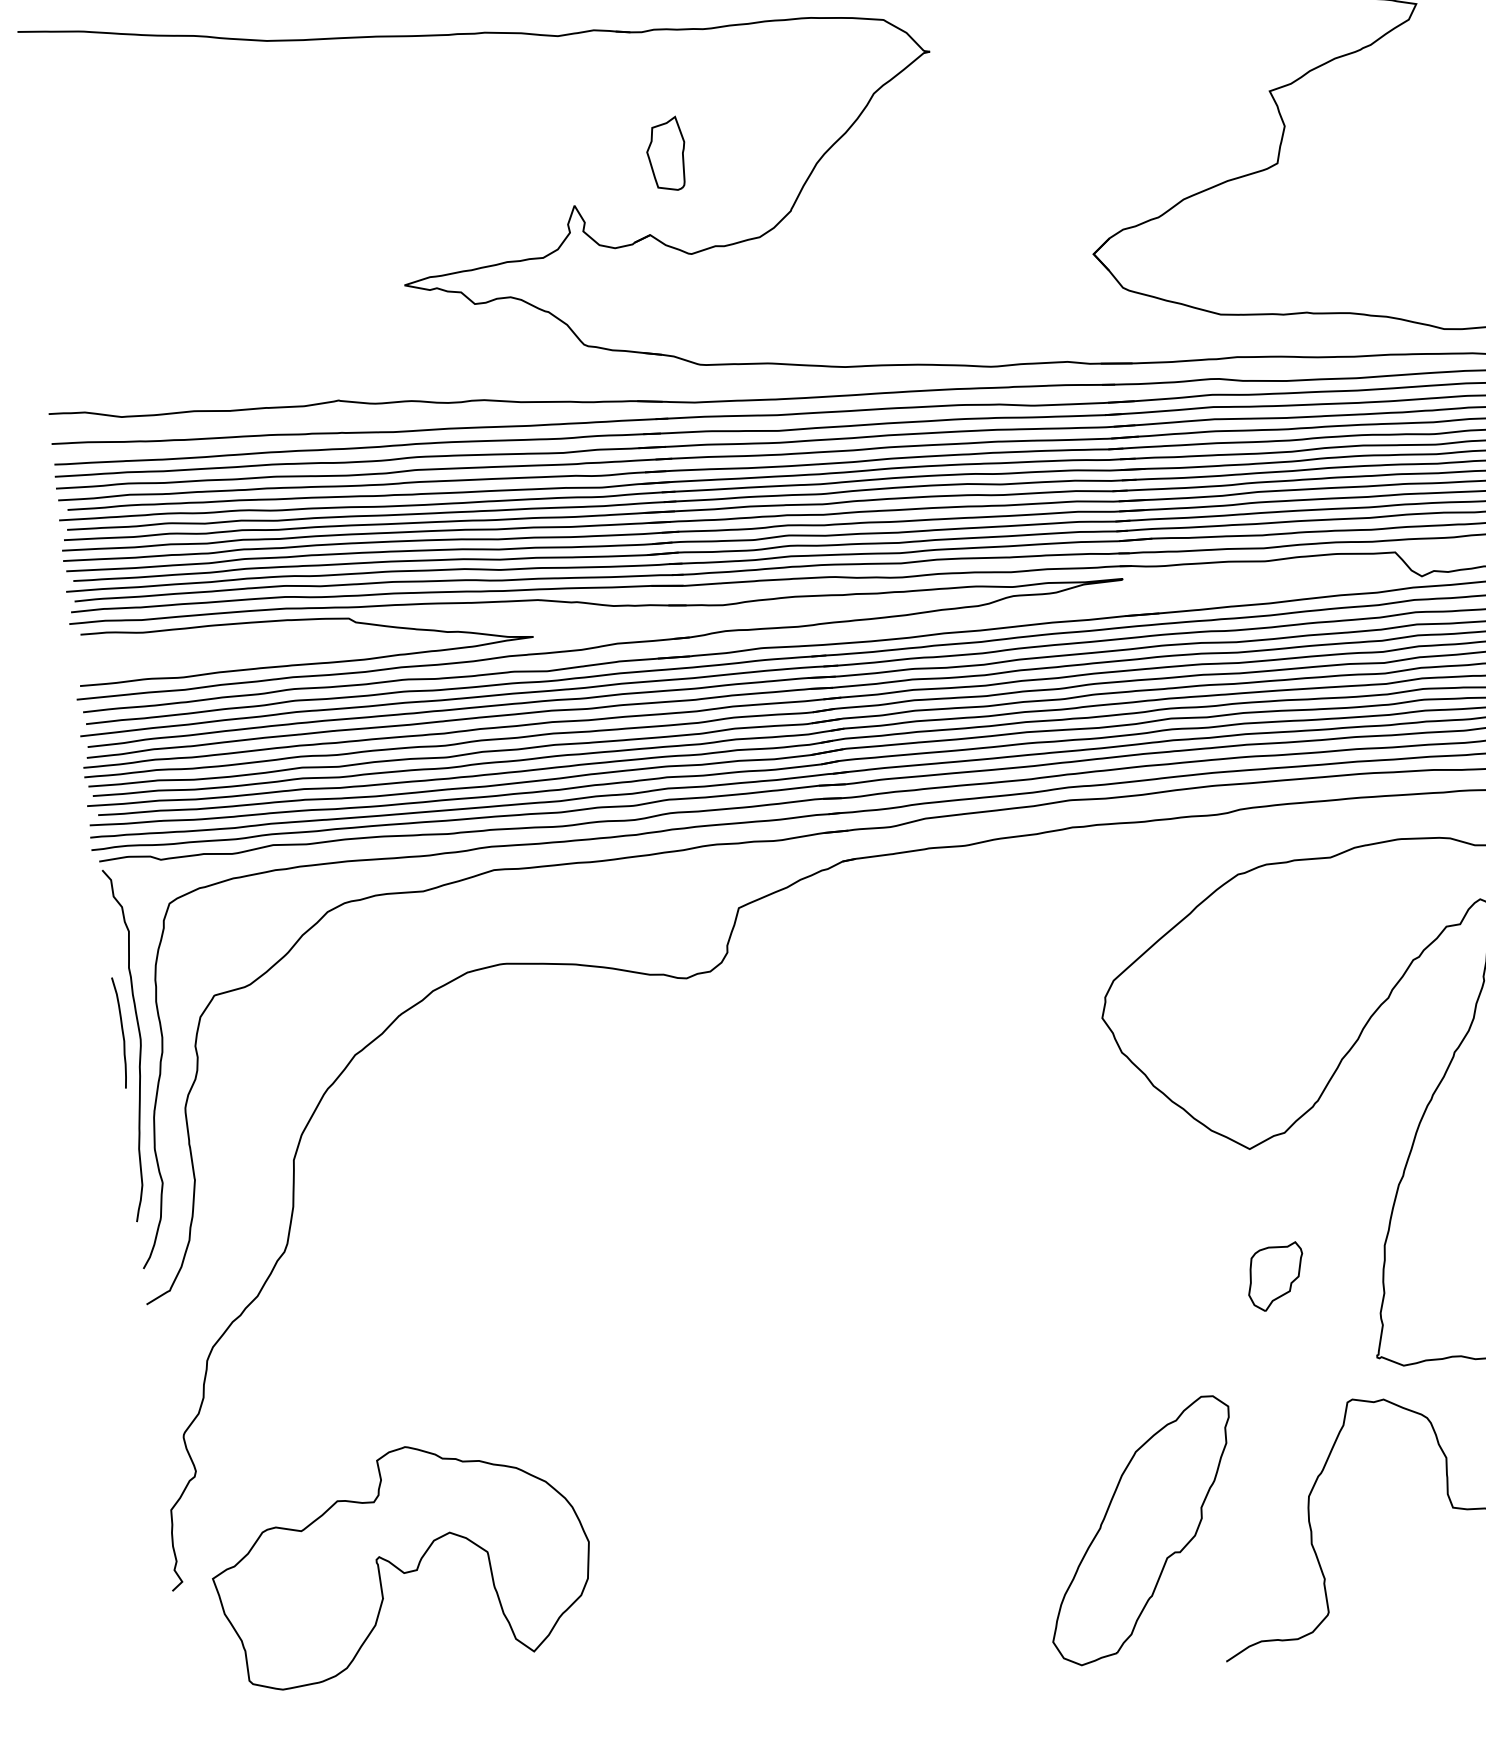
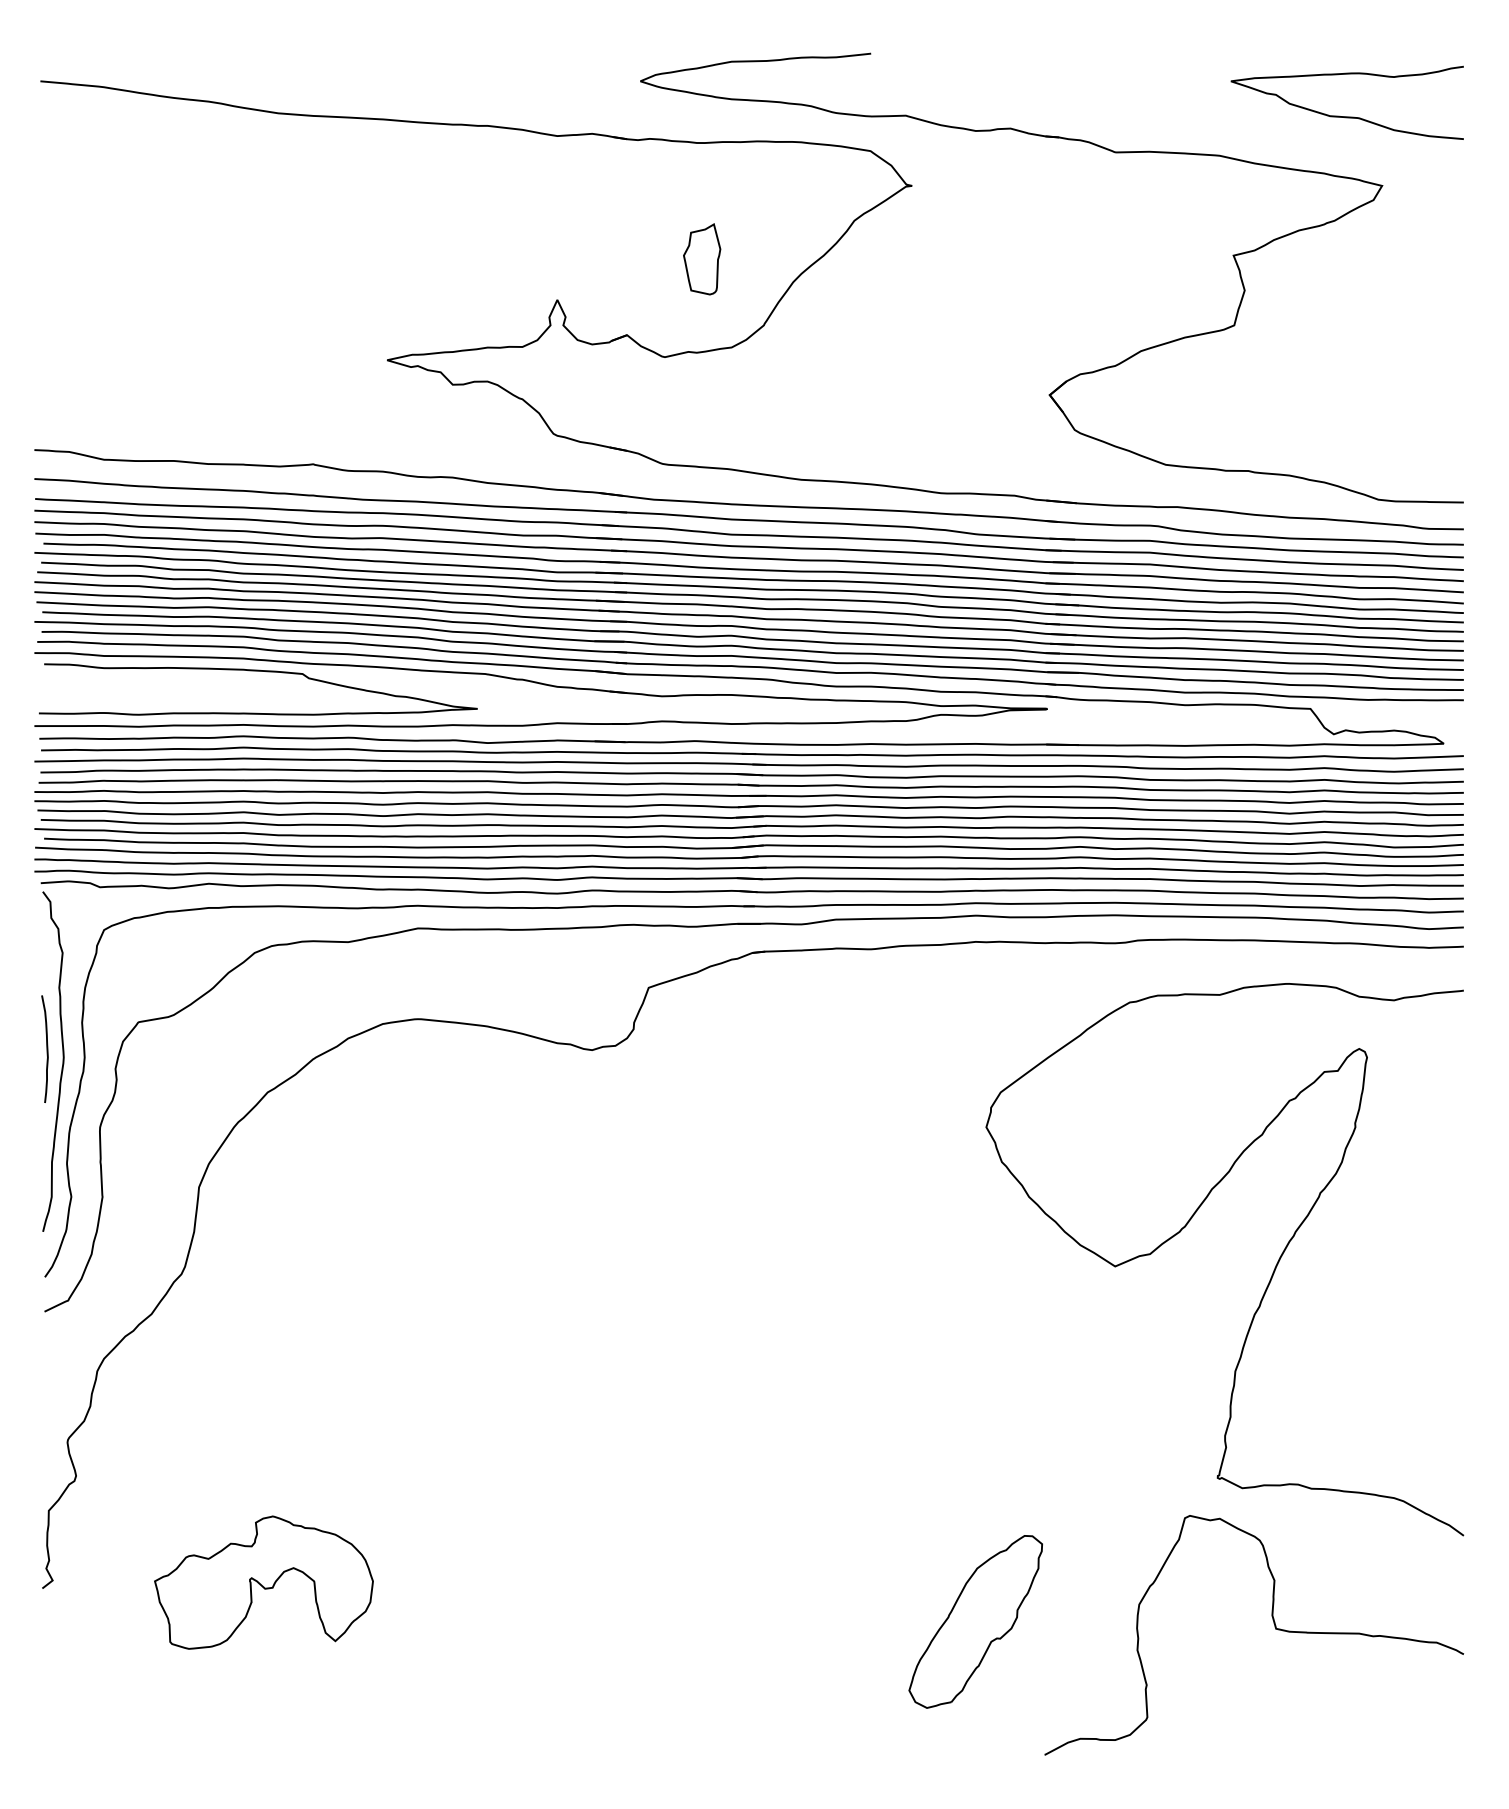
part: (666, 154) -> (702, 259), moved
part: (1276, 1276) -> (1128, 1390), removed
part: (1141, 1530) -> (975, 1621), size x0.7
part: (400, 1562) -> (263, 1582), size x0.6

